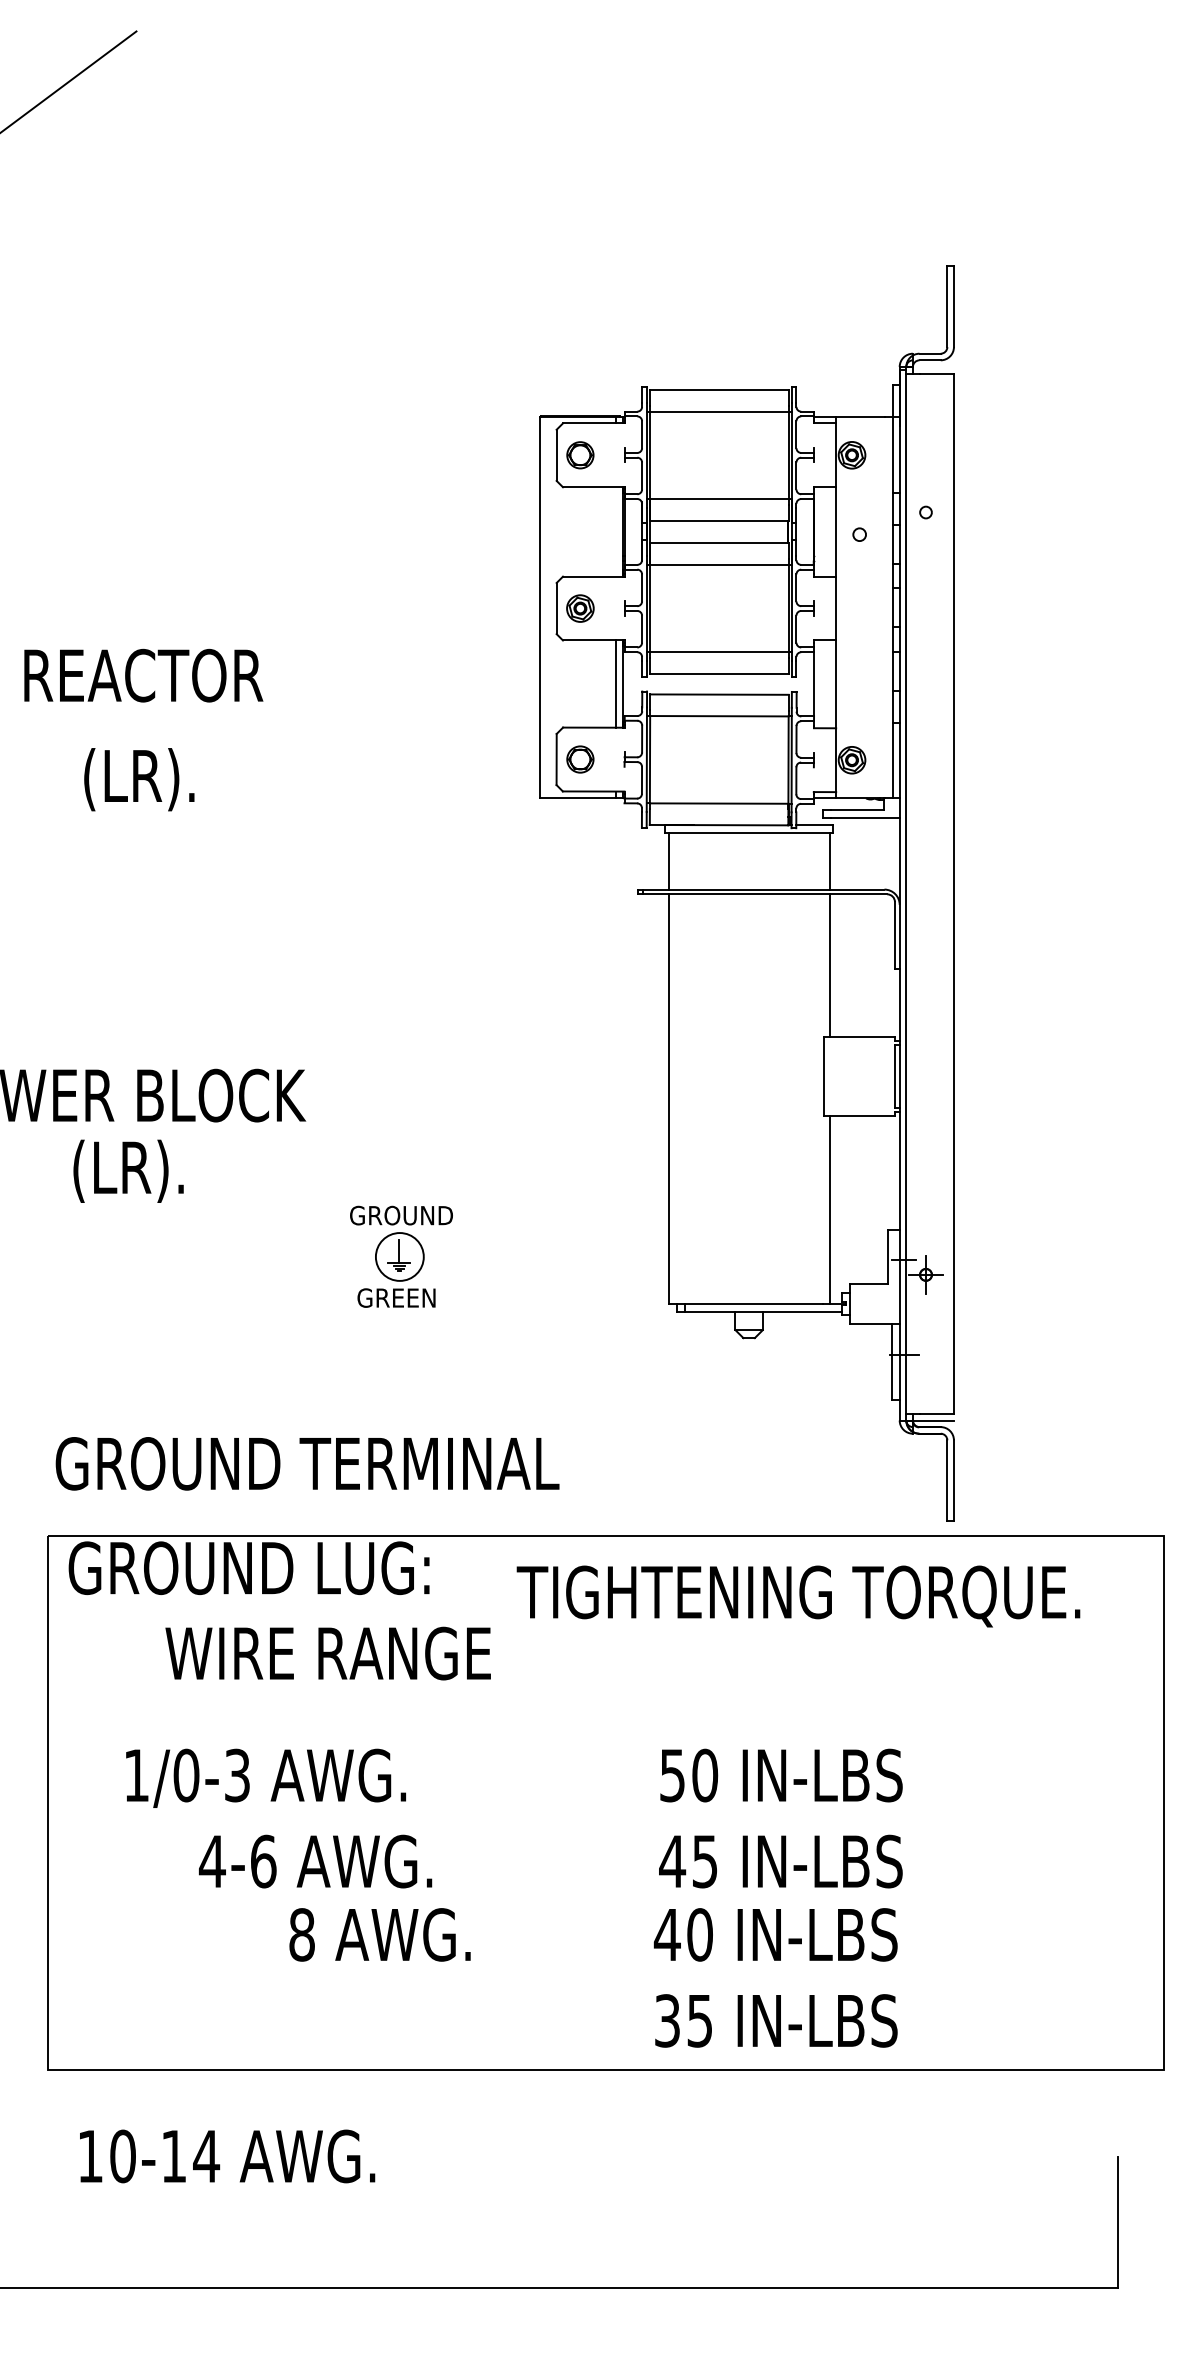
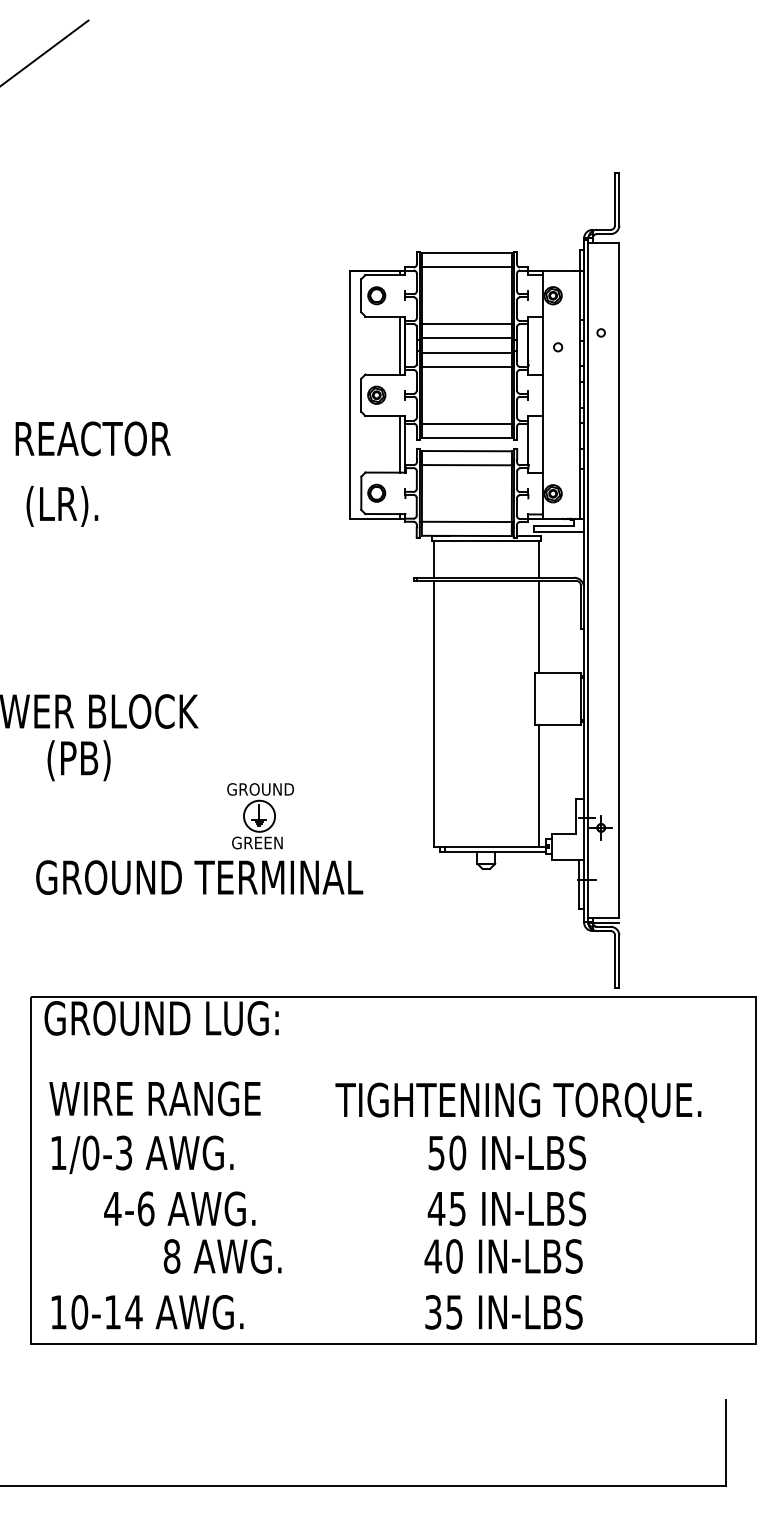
line: (615, 531) -> (399, 345), added
text: (139, 778) -> (62, 505), moved
text: (141, 1171) -> (91, 760), (LR). -> (PB)
text: (307, 1463) -> (199, 877), moved
text: (798, 1596) -> (518, 1102), moved
text: (327, 1653) -> (154, 1098), moved
text: (265, 1777) -> (142, 1154), moved
text: (315, 1860) -> (179, 1208), moved
text: (379, 1934) -> (222, 1256), moved
text: (227, 2156) -> (147, 1312), moved

